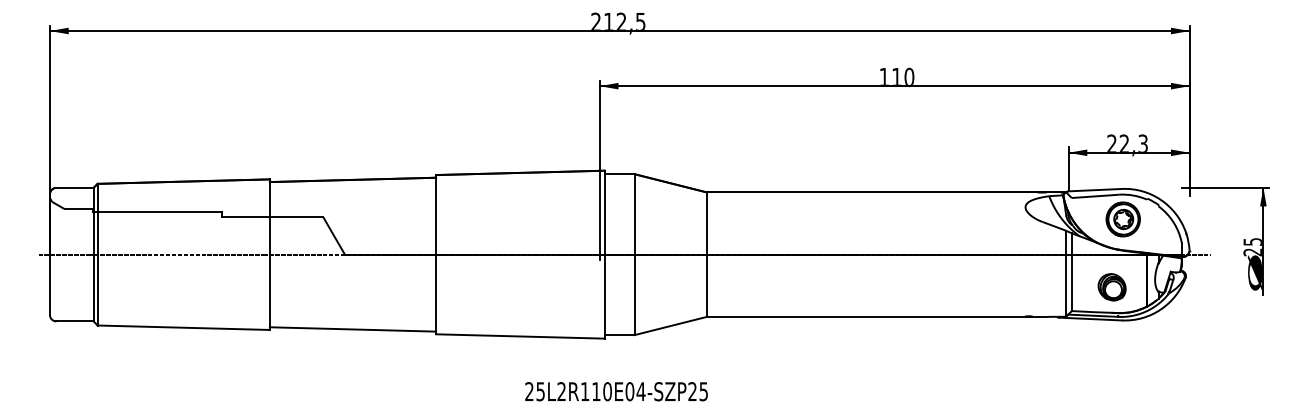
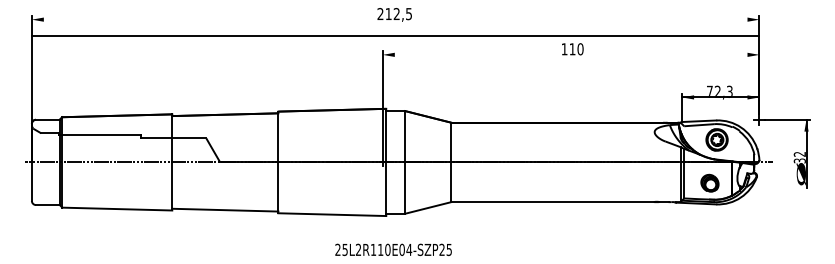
line: (619, 30) -> (395, 35), moved
line: (893, 85) -> (570, 54), removed
text: (1111, 141) -> (709, 90), 22,3 -> 72,3
text: (1252, 246) -> (799, 157), 25 -> 32

